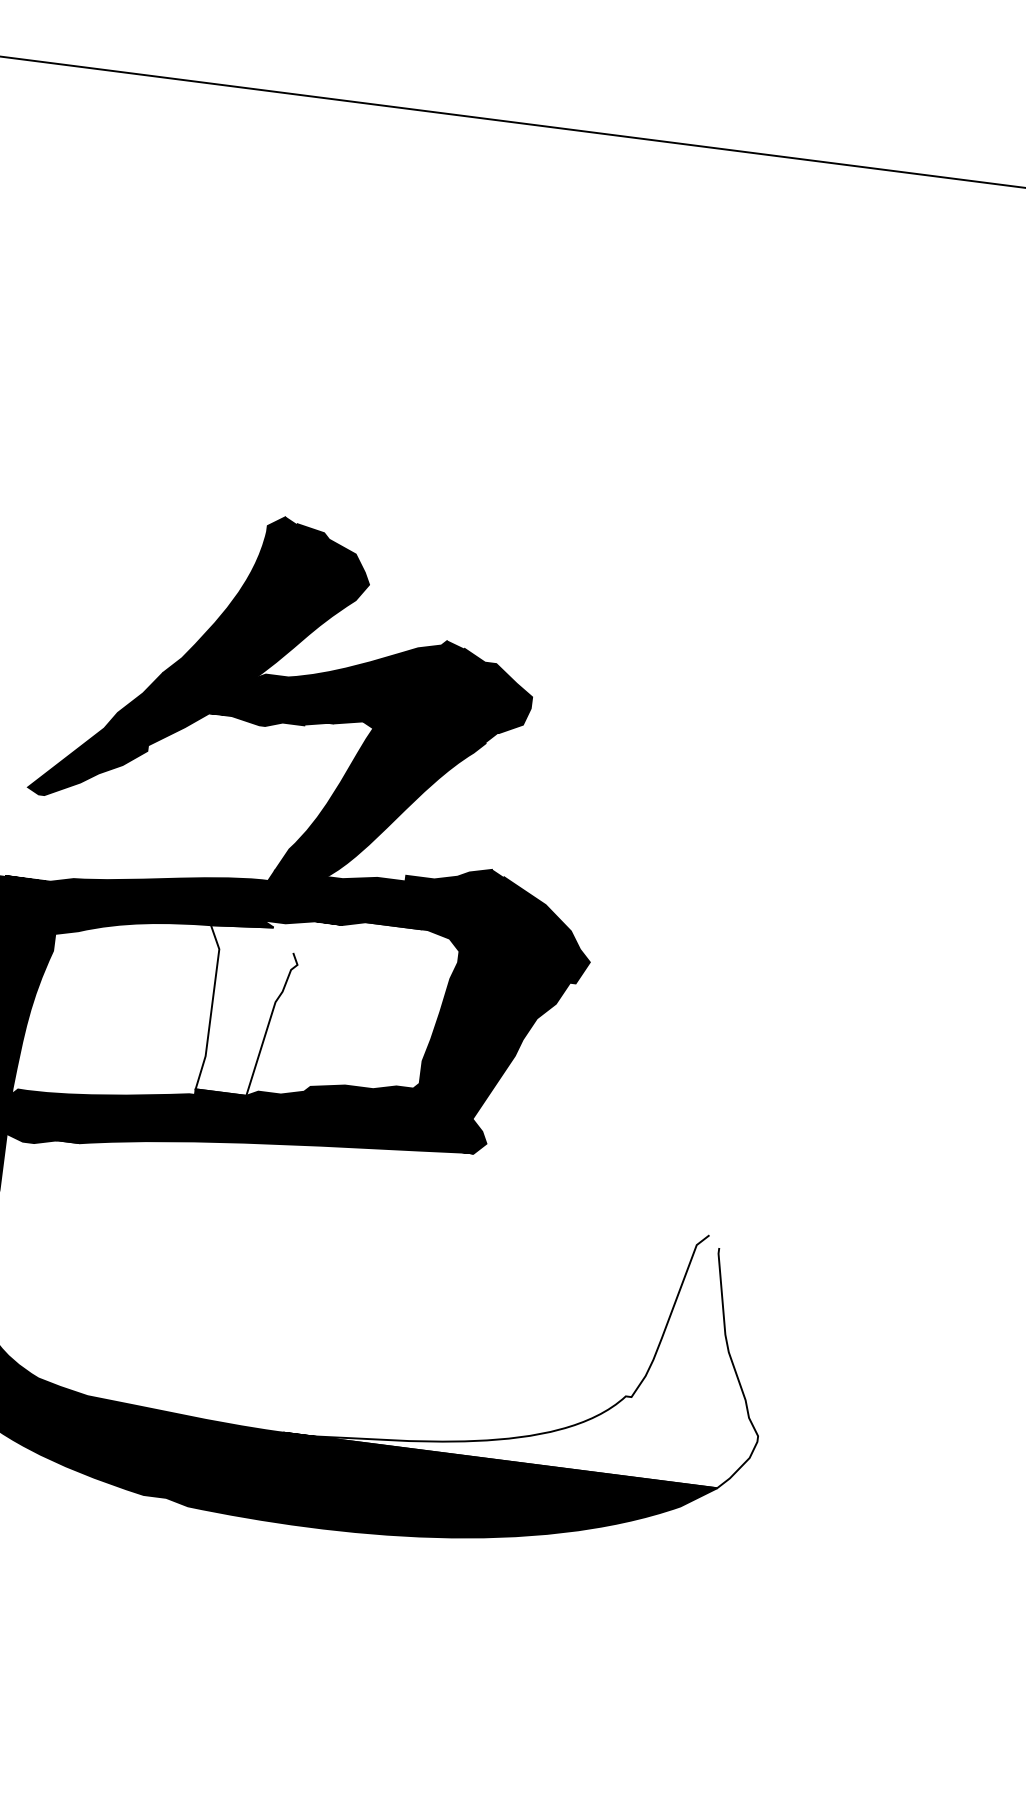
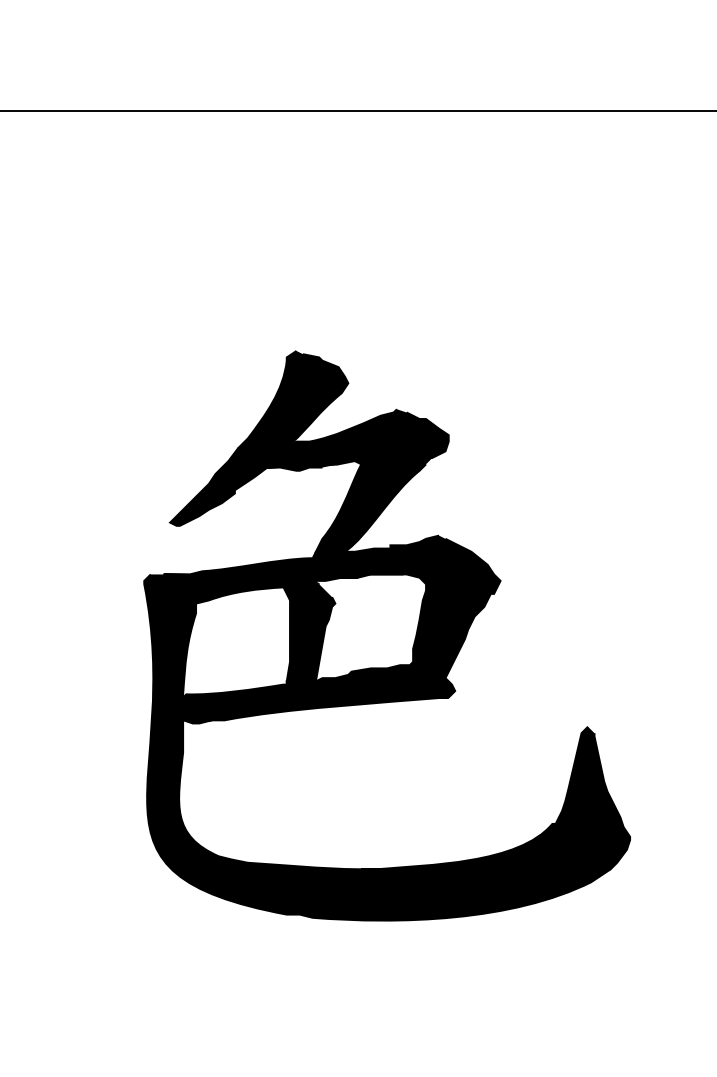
fill: (246, 1009) -> (309, 632), added
fill: (532, 1337) -> (495, 797), added

